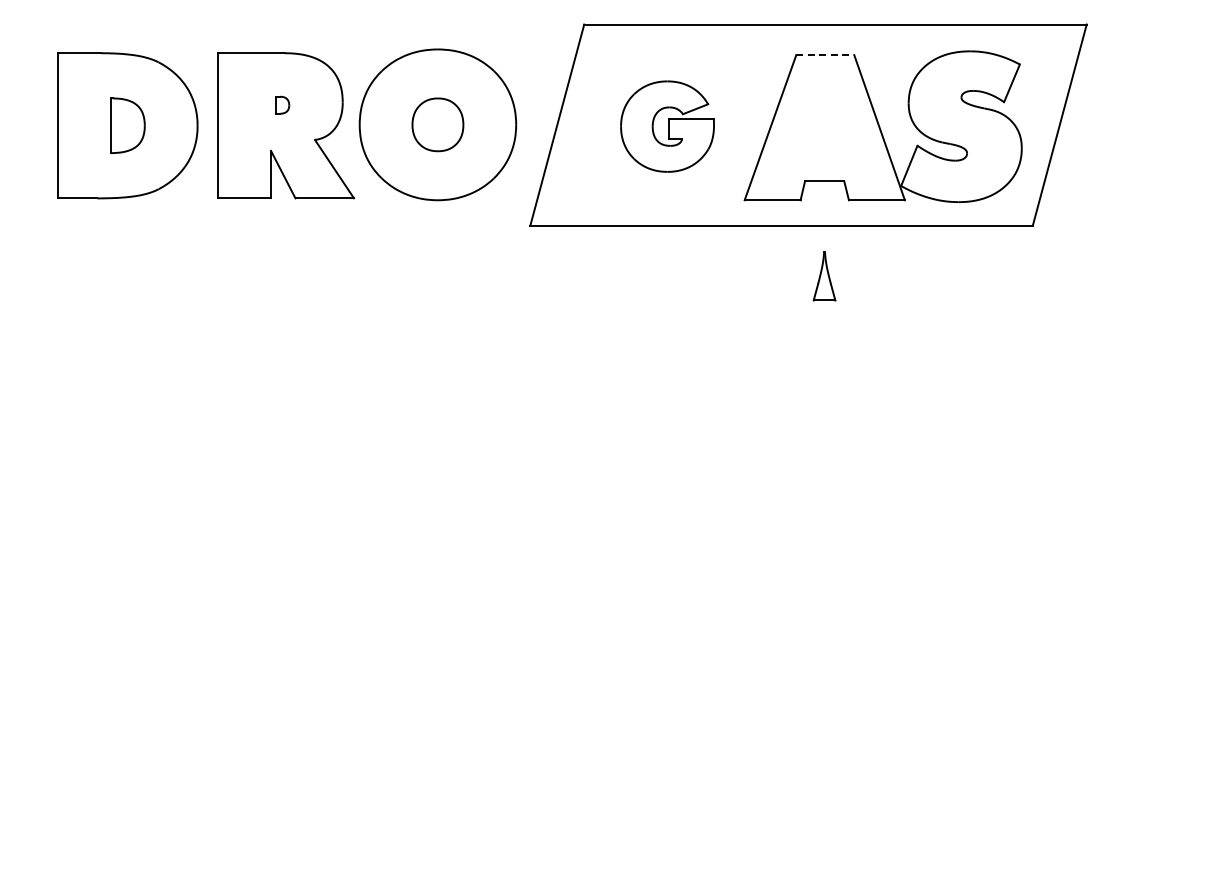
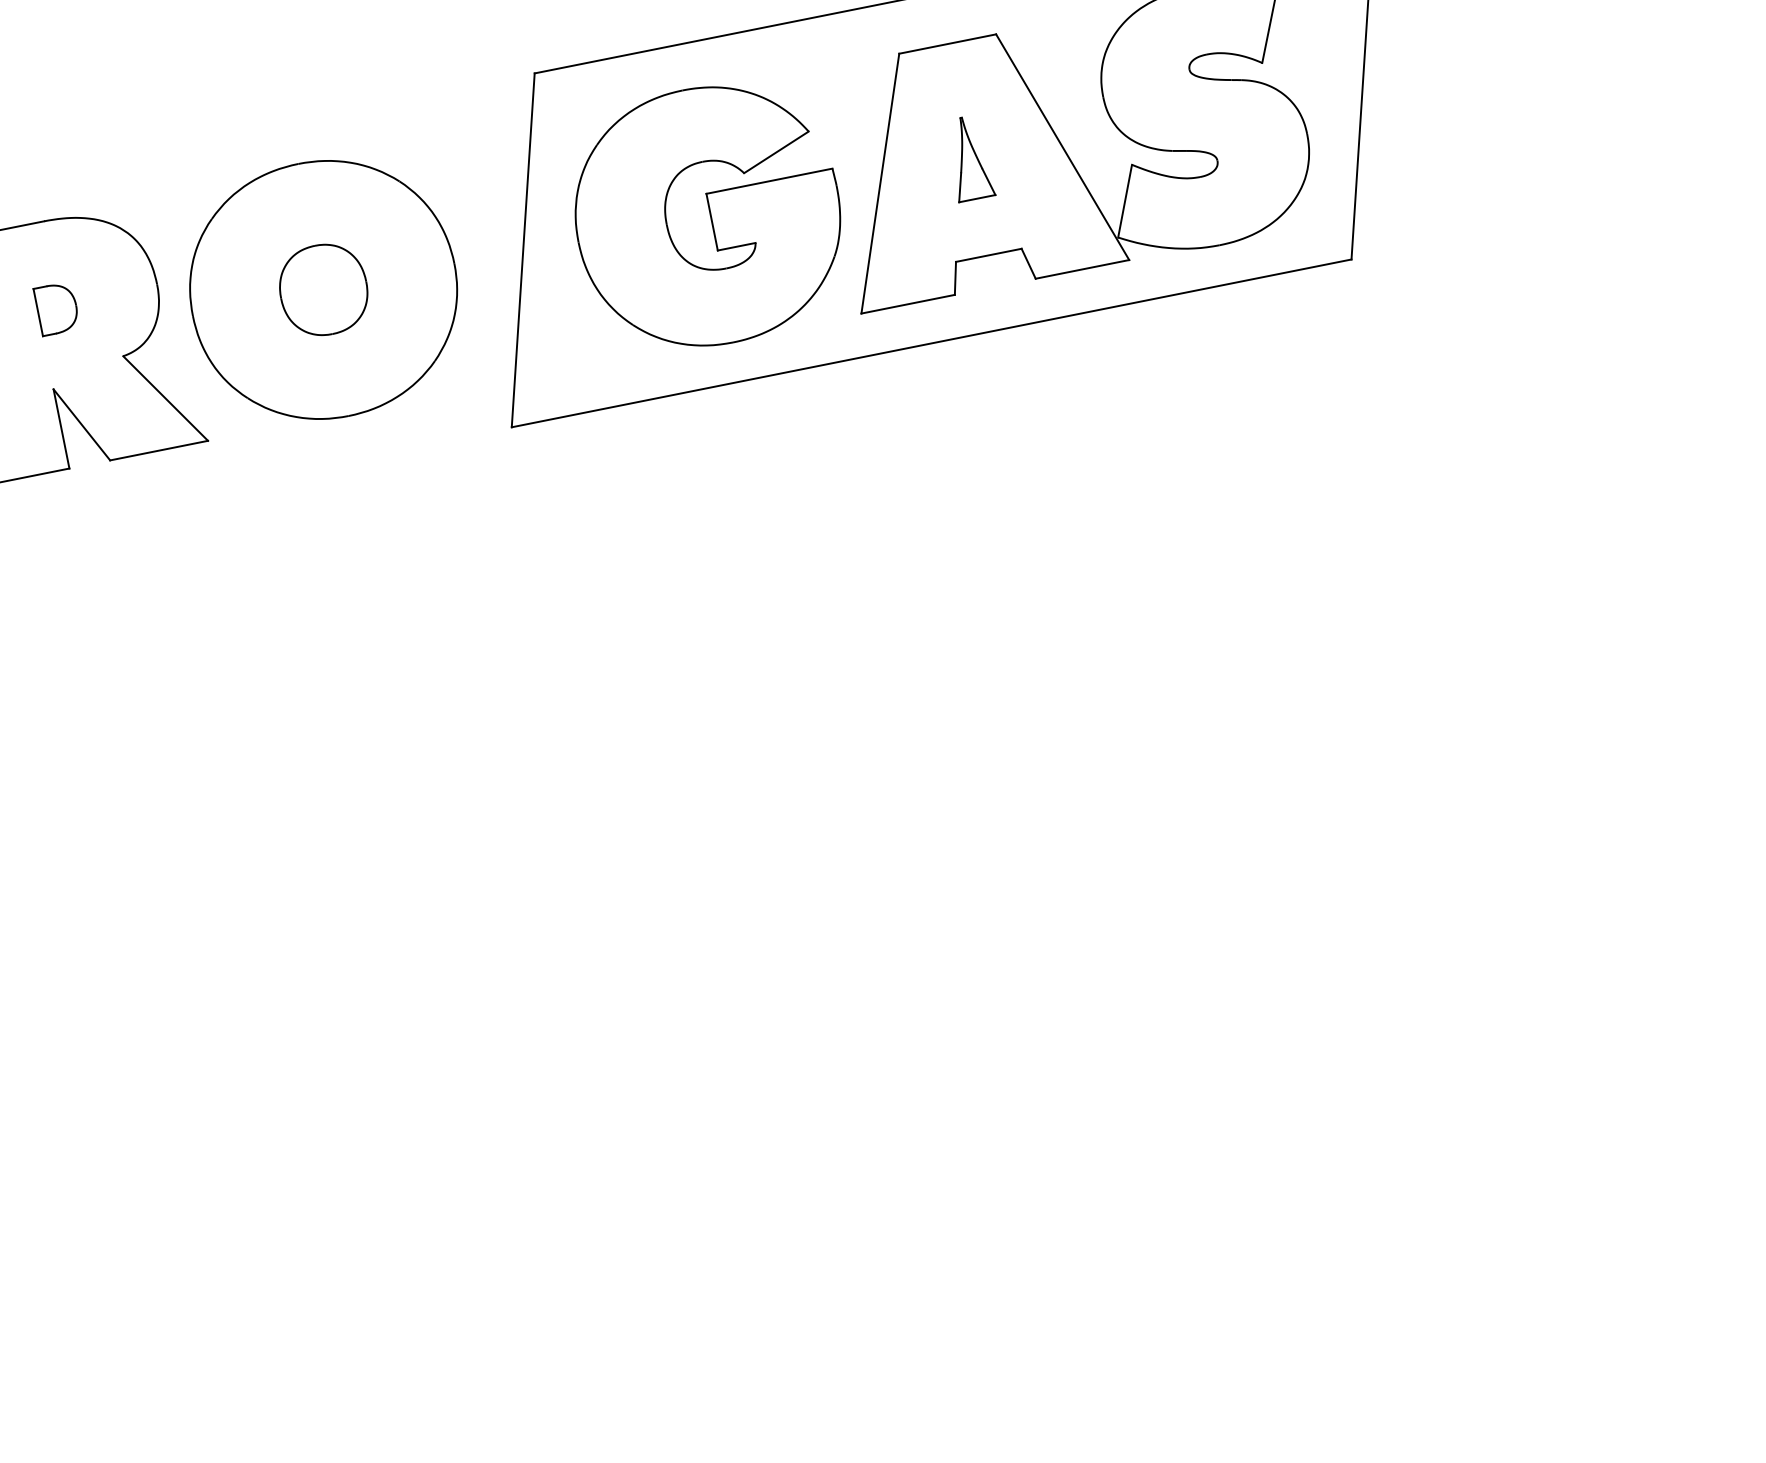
line: (825, 55) -> (948, 44), dashed -> solid
part: (282, 105) -> (57, 309), size x1.67
part: (667, 126) -> (707, 216), size x1.67
part: (824, 276) -> (969, 158), moved

